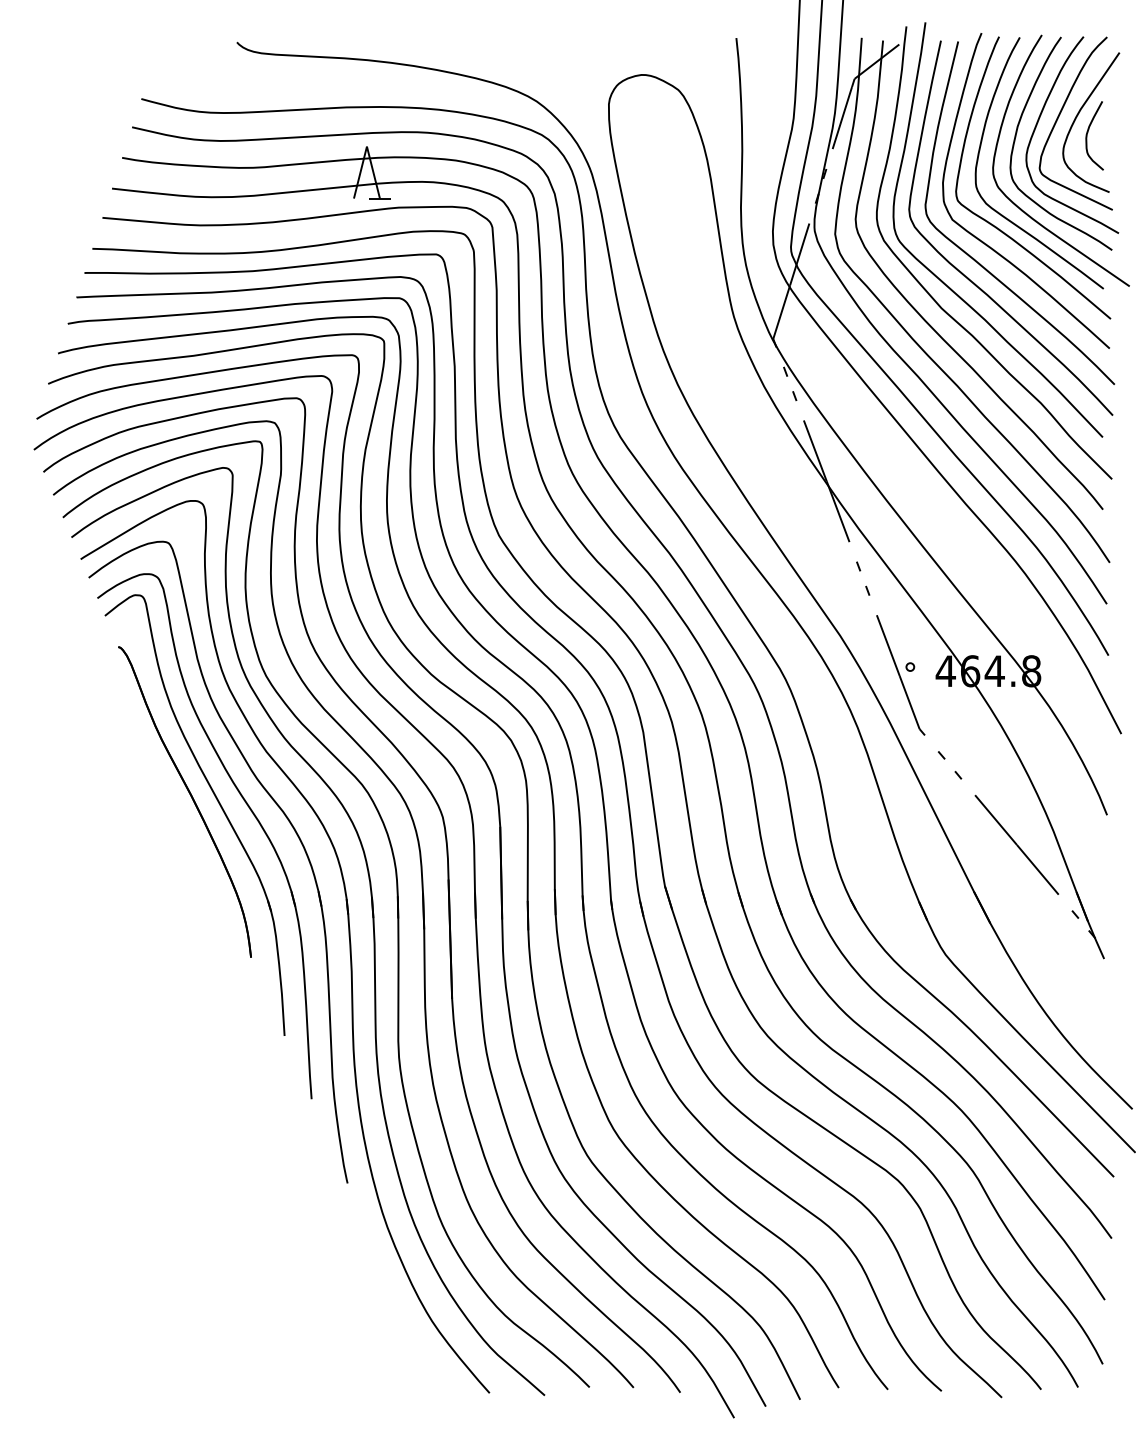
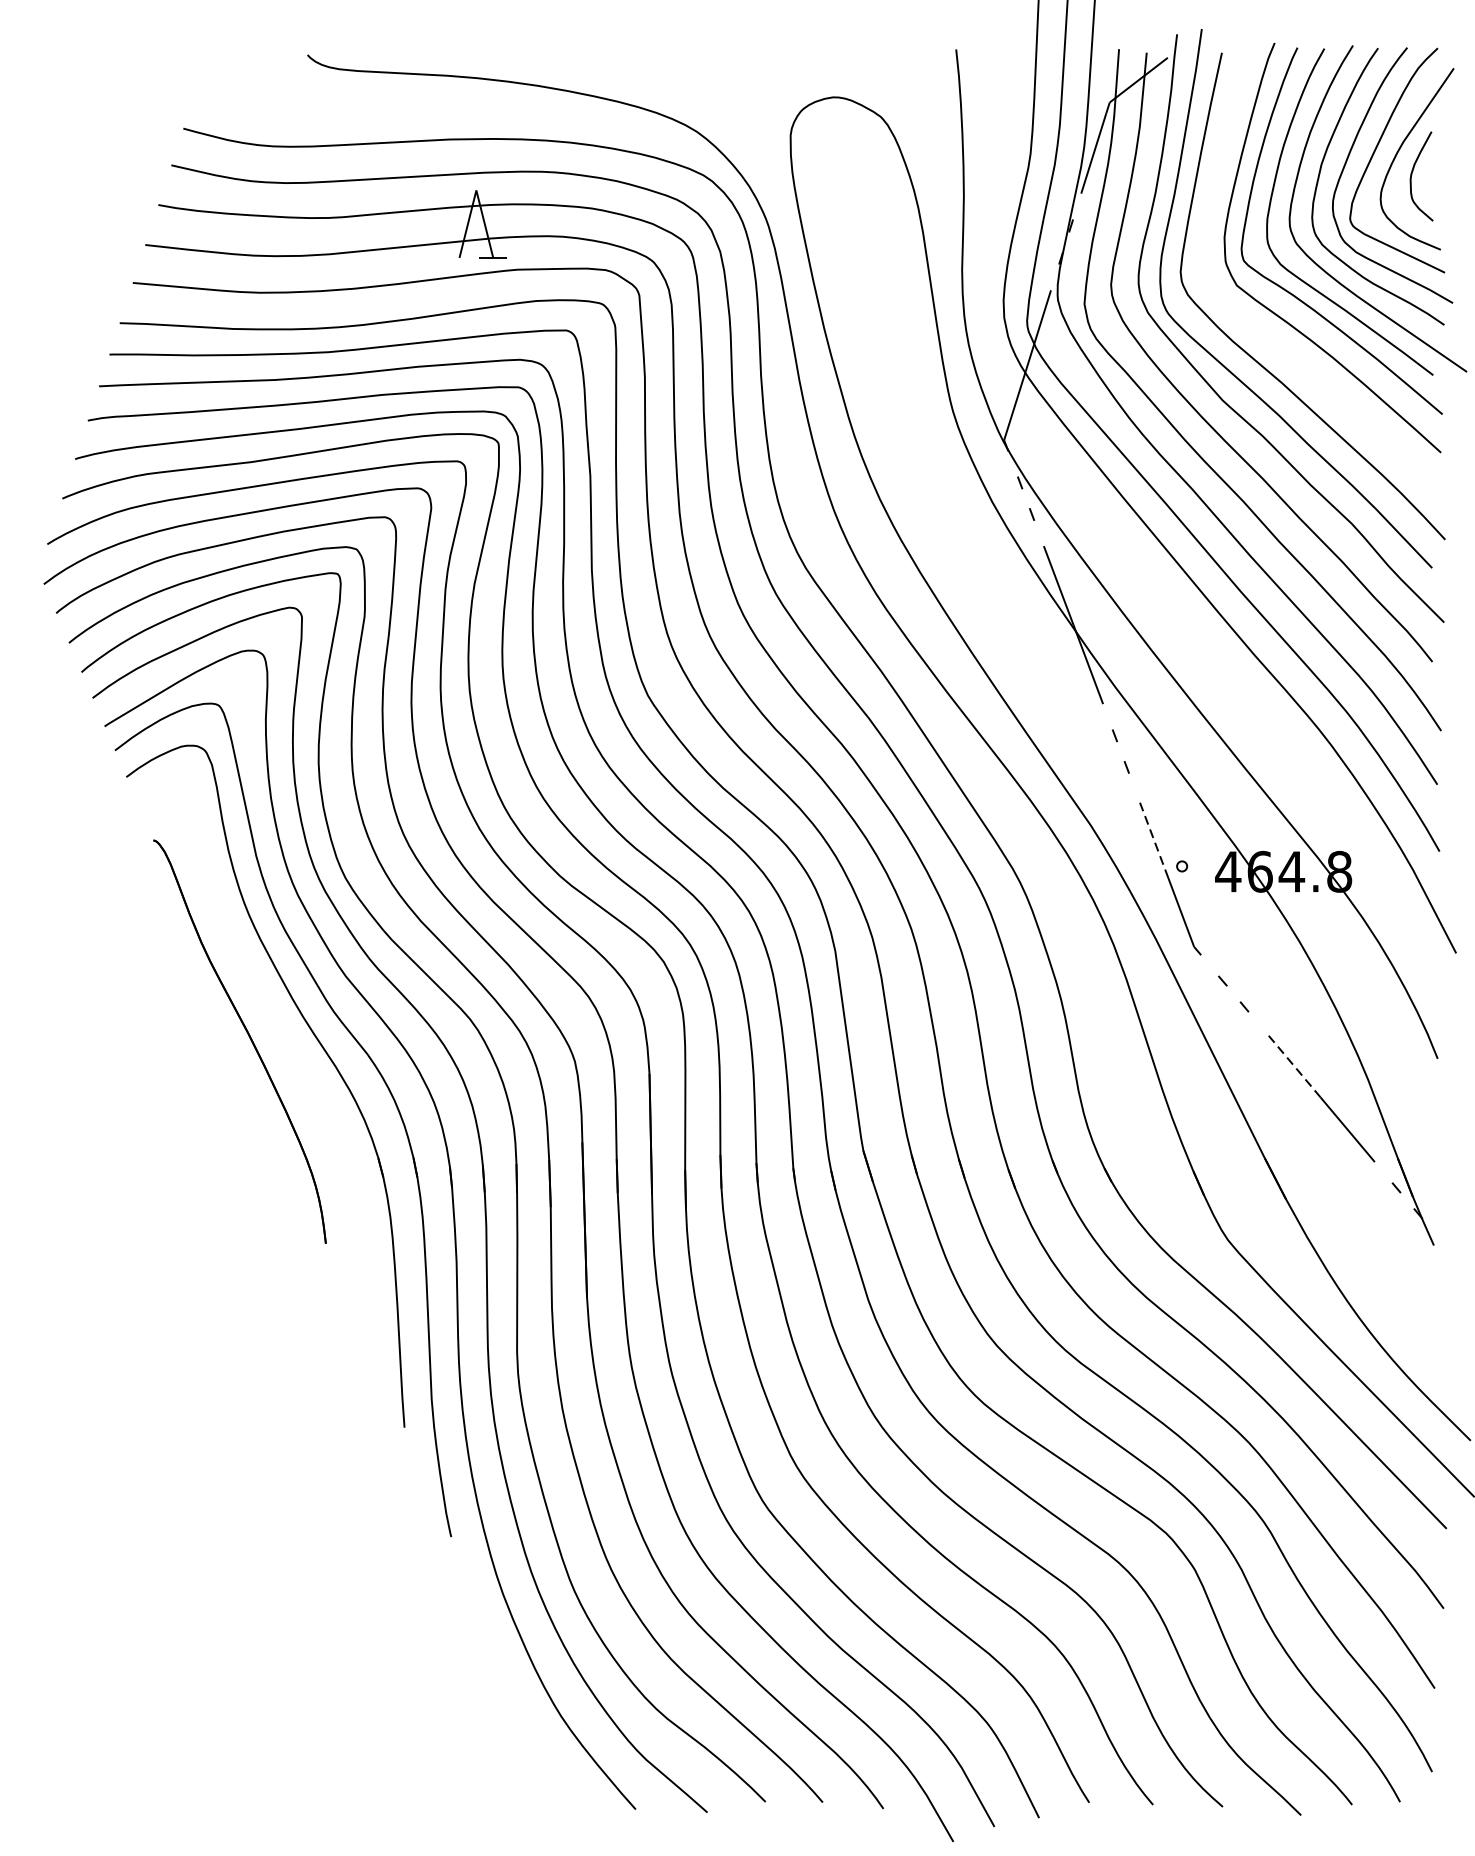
curve: (979, 262) -> (1271, 340), removed
line: (888, 645) -> (1153, 838), solid -> dashed
part: (216, 800) -> (280, 1039), removed
line: (995, 819) -> (1292, 1064), solid -> dashed

